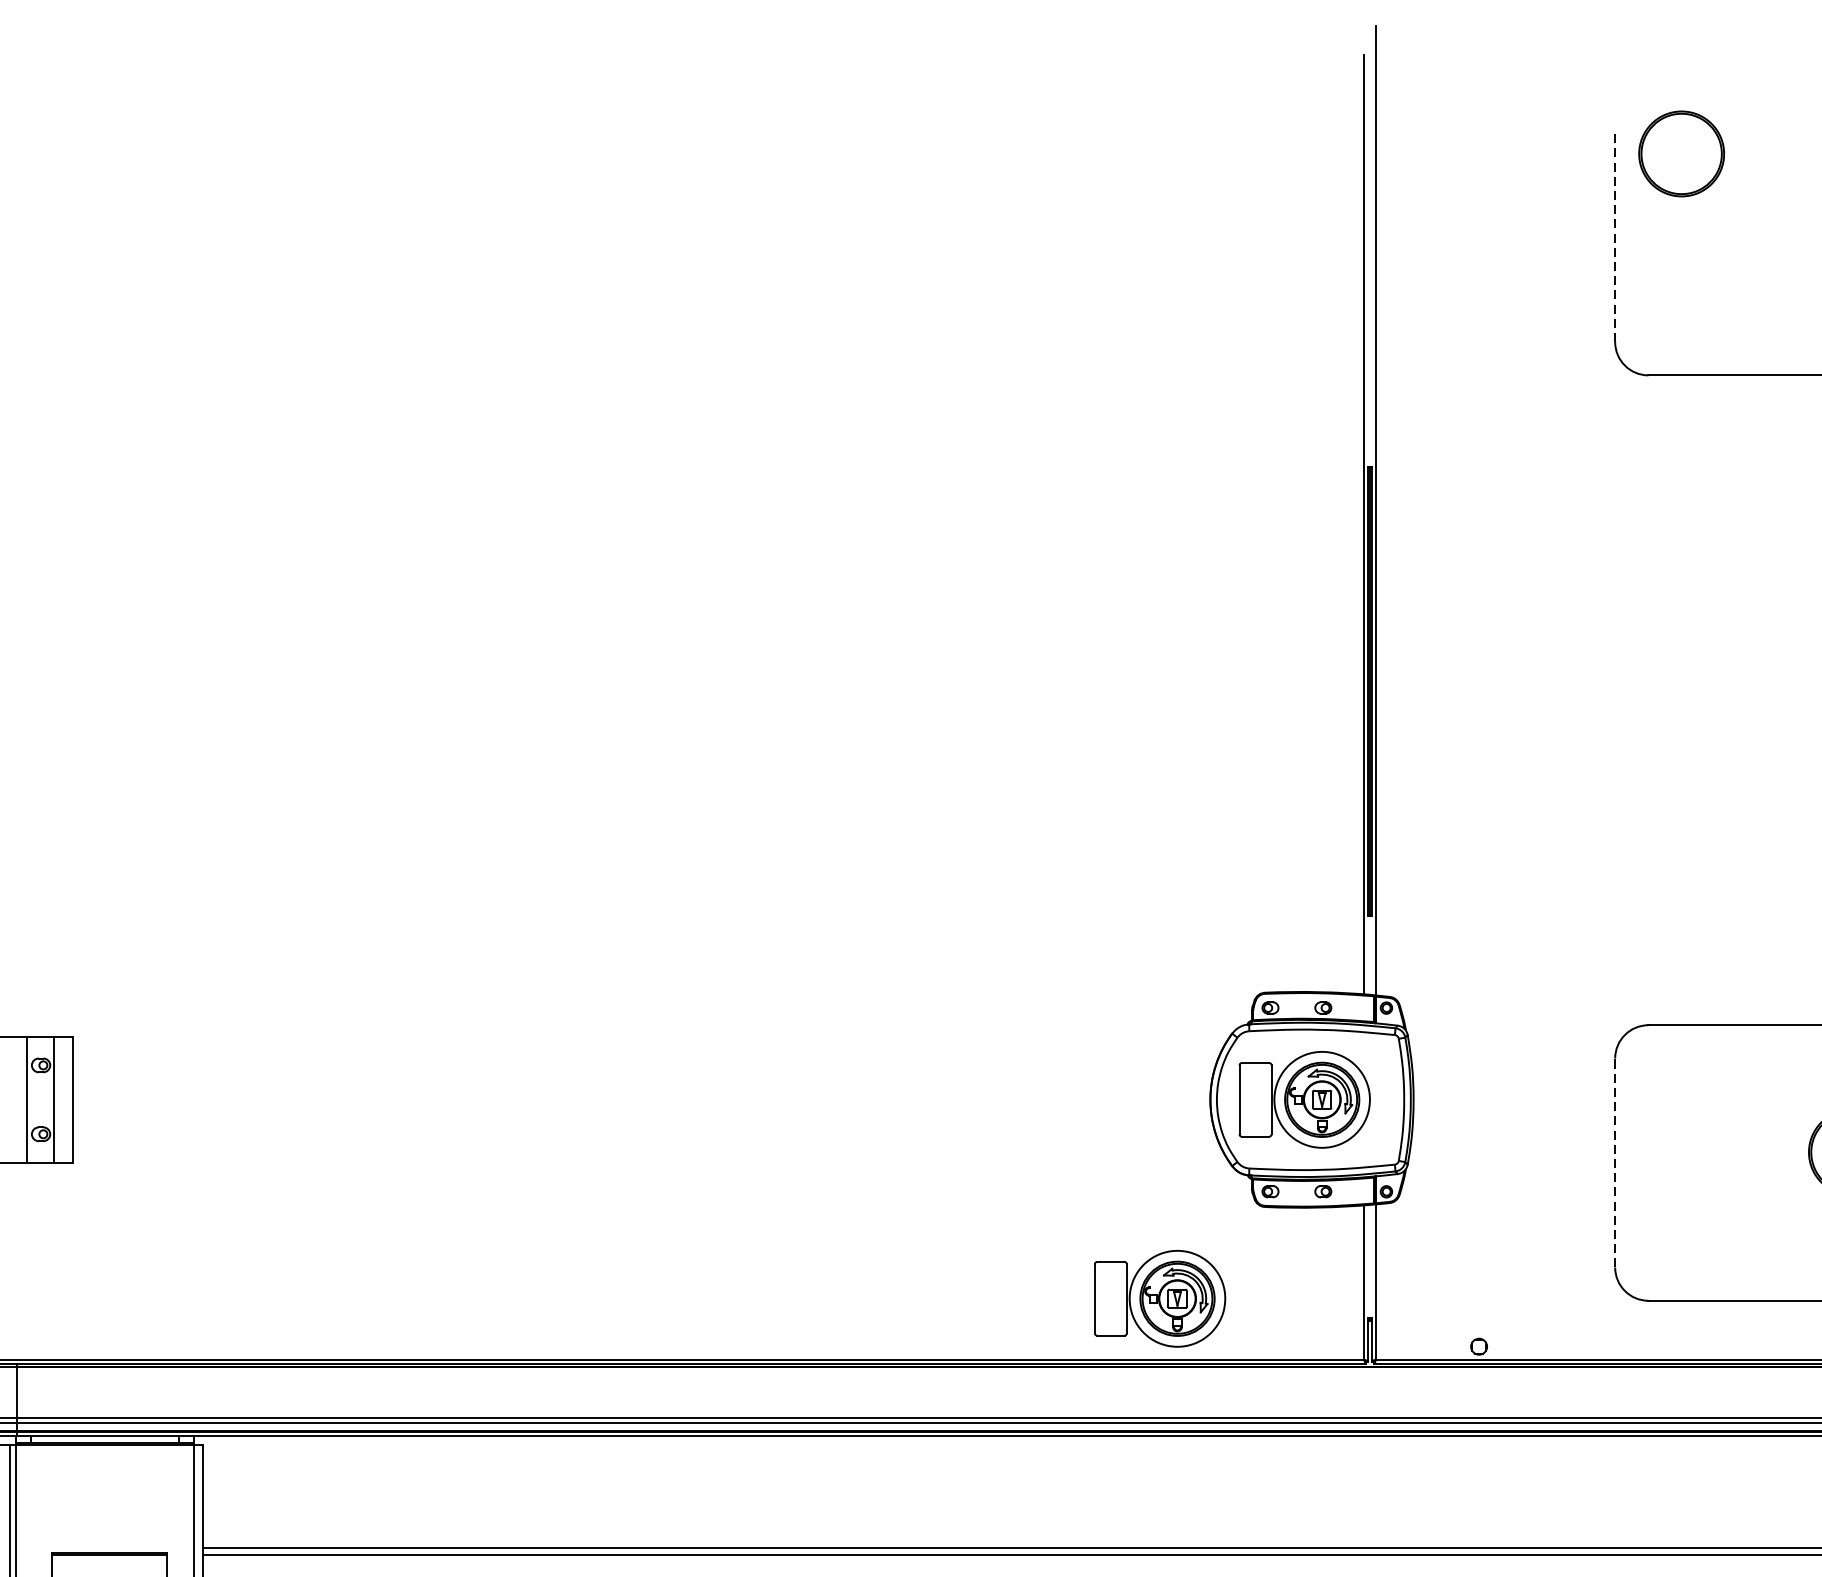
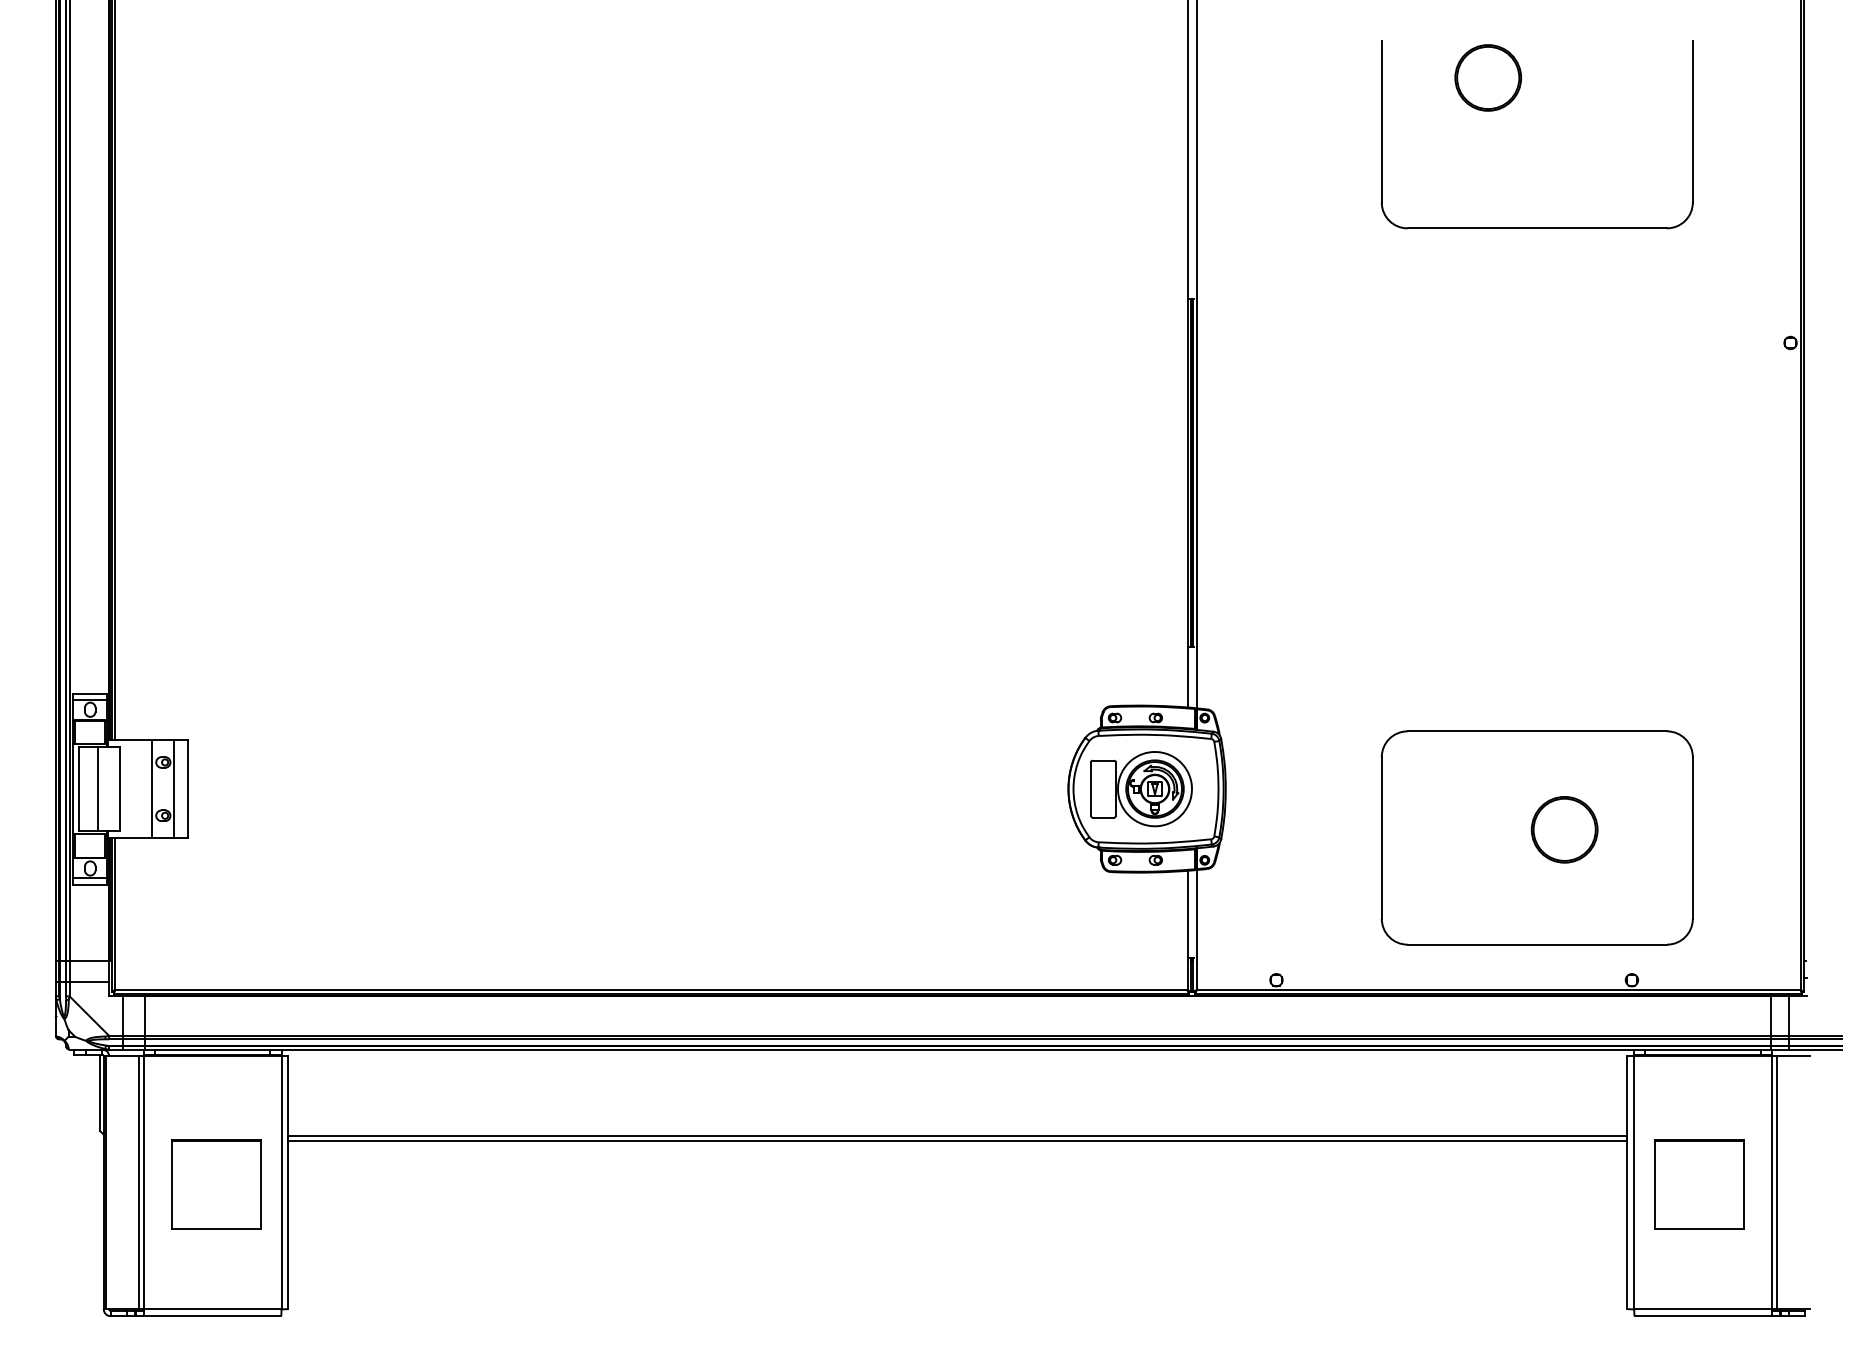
part: (1680, 153) -> (1487, 77), moved
line: (1614, 237) -> (1381, 121), dashed -> solid
line: (1614, 1163) -> (1381, 838), dashed -> solid
part: (1160, 1299) -> (1029, 943), removed

